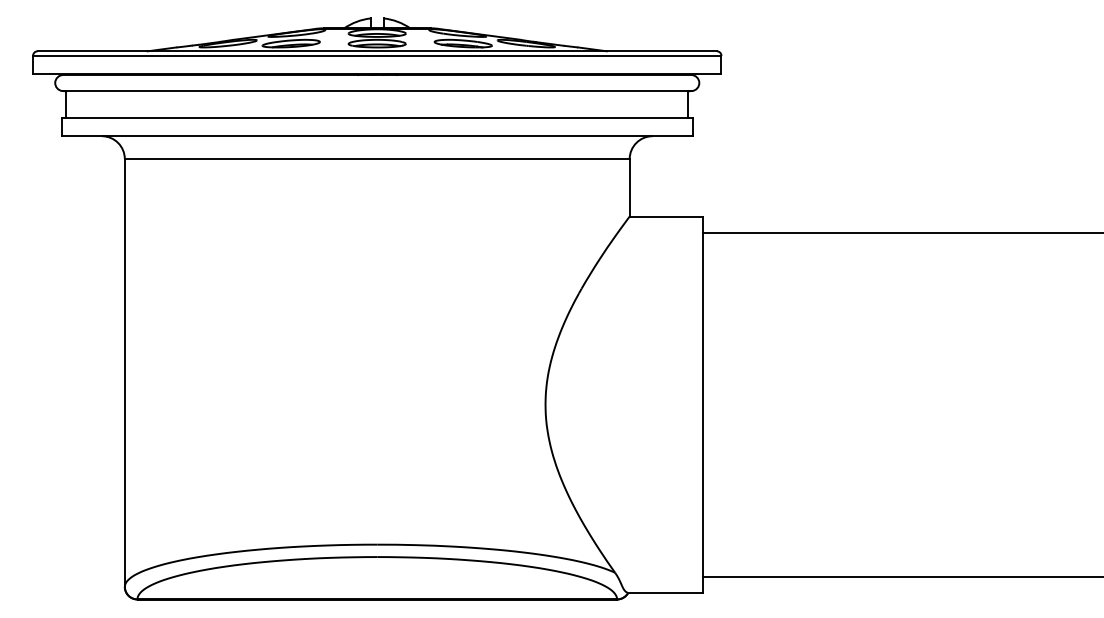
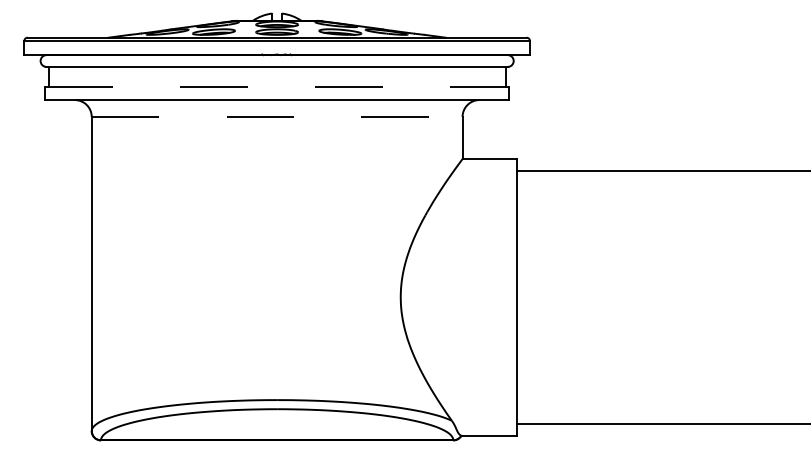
line: (377, 117) -> (277, 86), solid -> dashed
line: (377, 158) -> (277, 116), solid -> dashed

